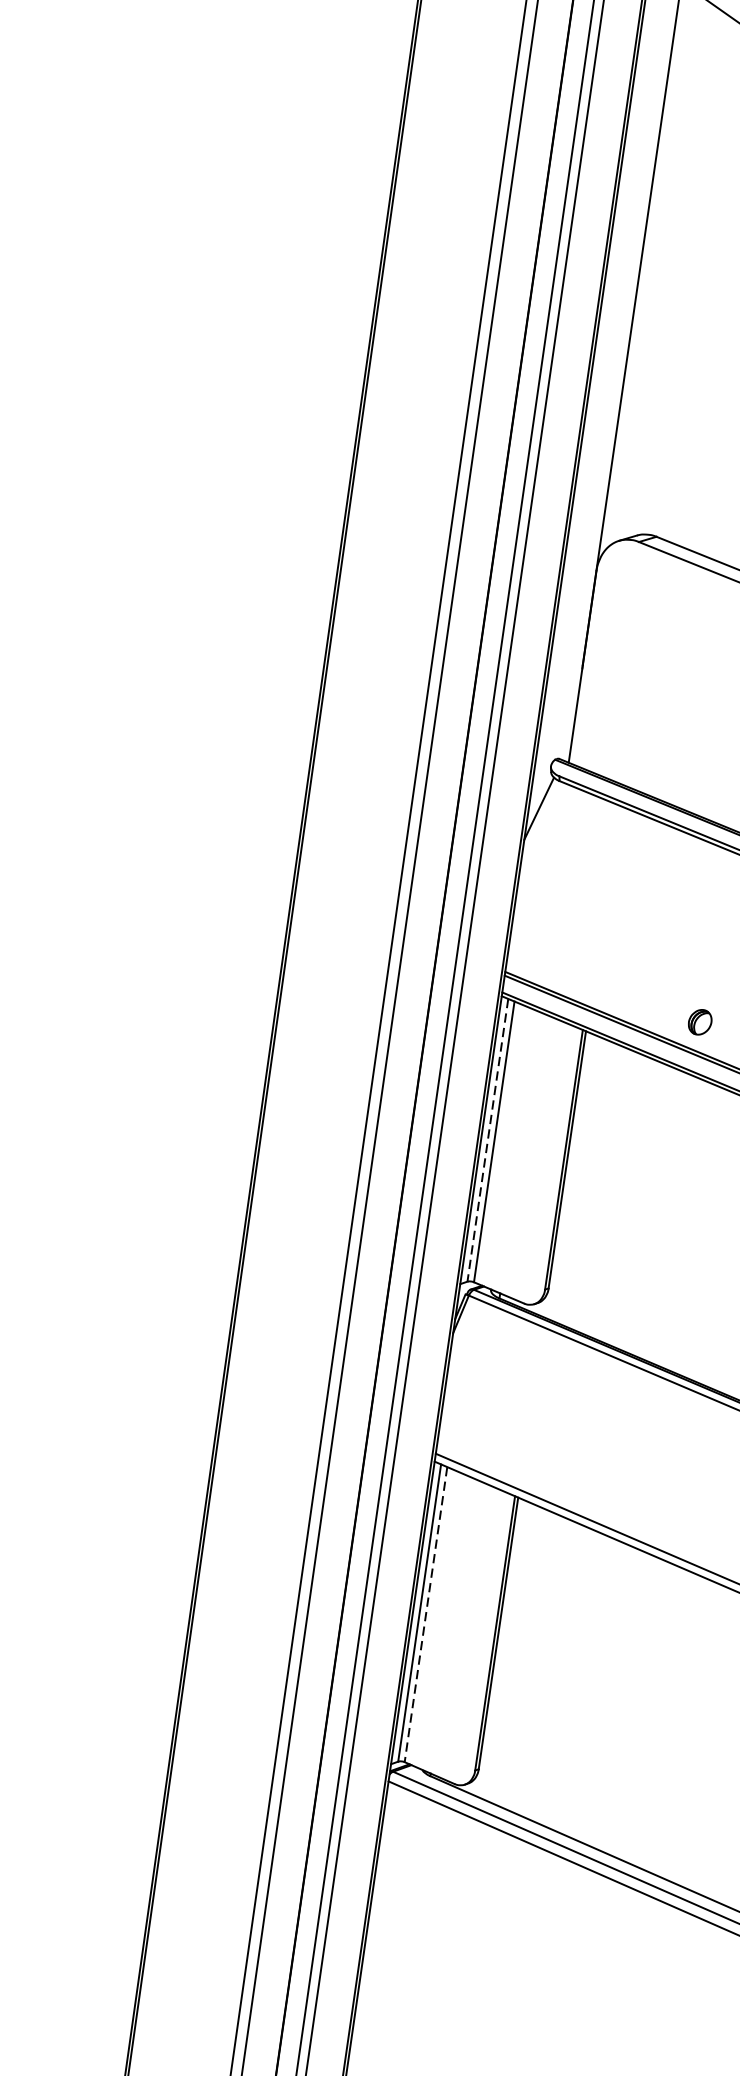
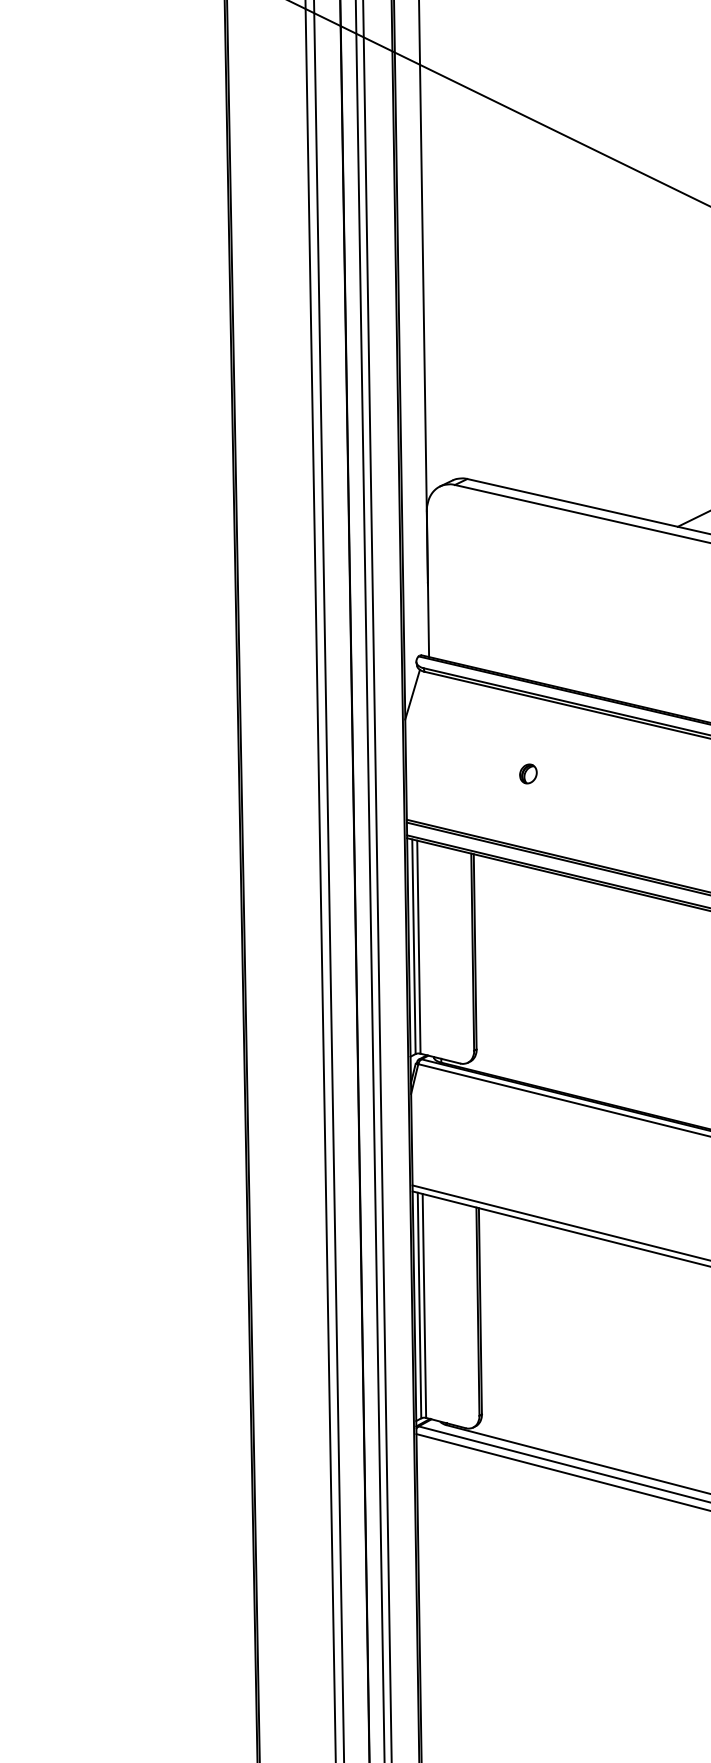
part: (700, 1021) -> (528, 773), moved
line: (487, 1141) -> (413, 947), dashed -> solid
line: (426, 1614) -> (424, 1305), dashed -> solid

